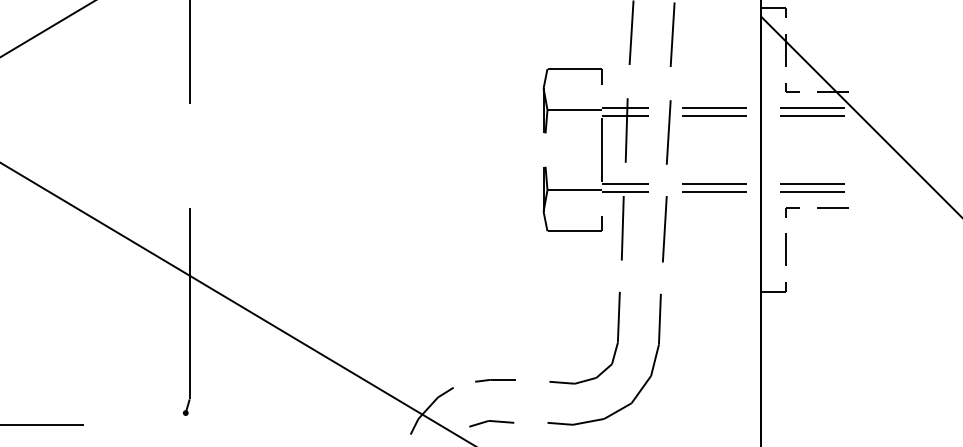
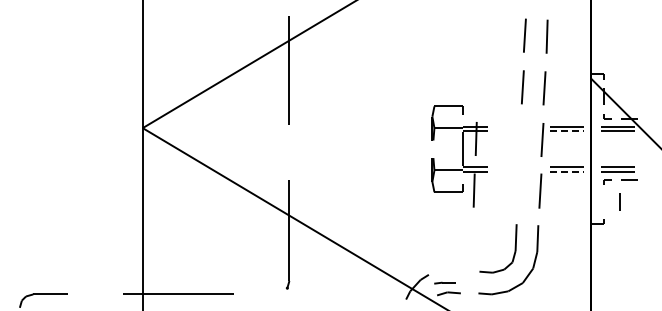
line: (716, 116) -> (567, 131), solid -> dashed
part: (594, 163) -> (459, 156), moved
line: (716, 192) -> (567, 171), solid -> dashed
line: (784, 248) -> (619, 201), moved
part: (494, 379) -> (444, 282), moved

